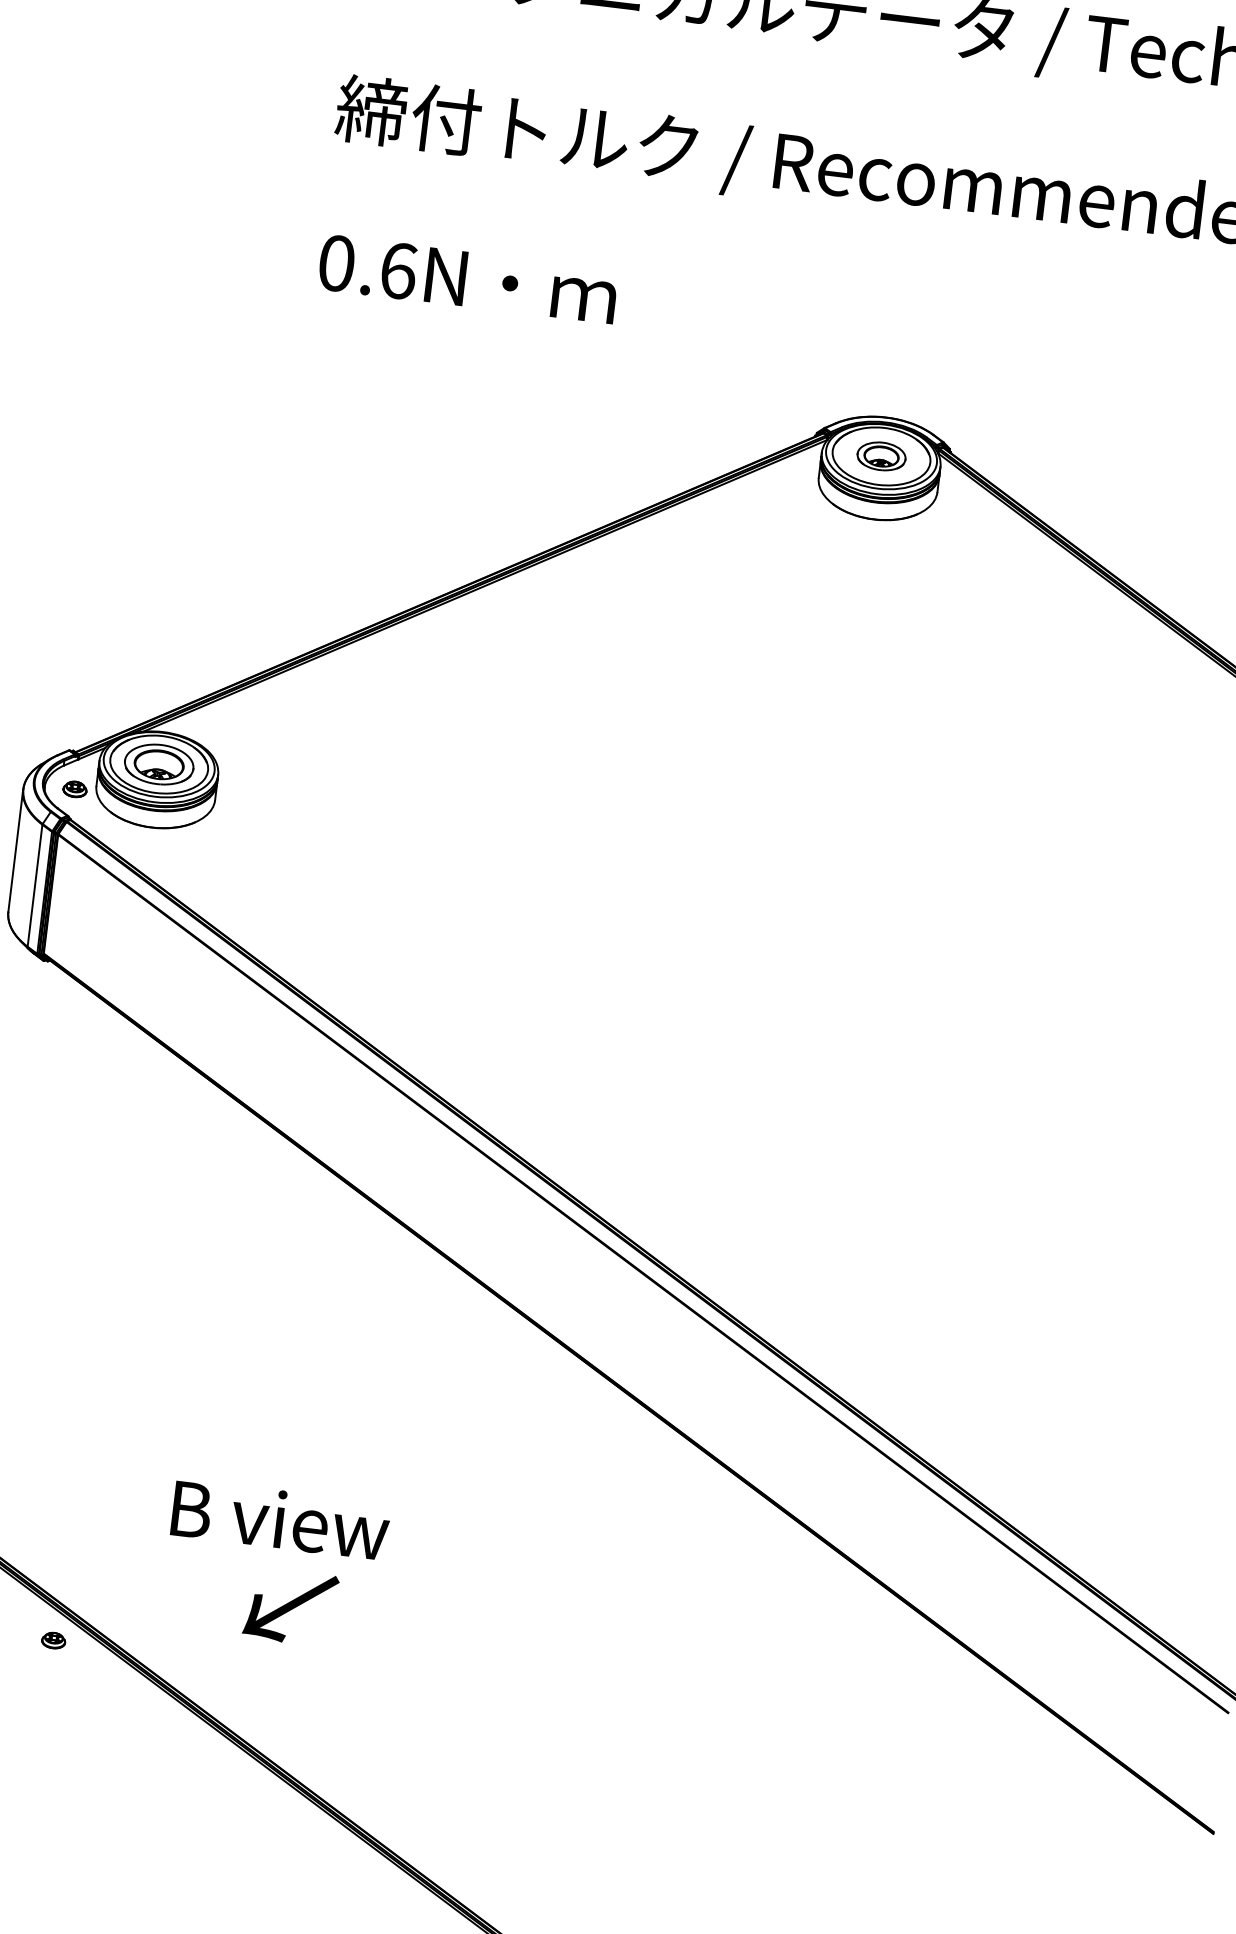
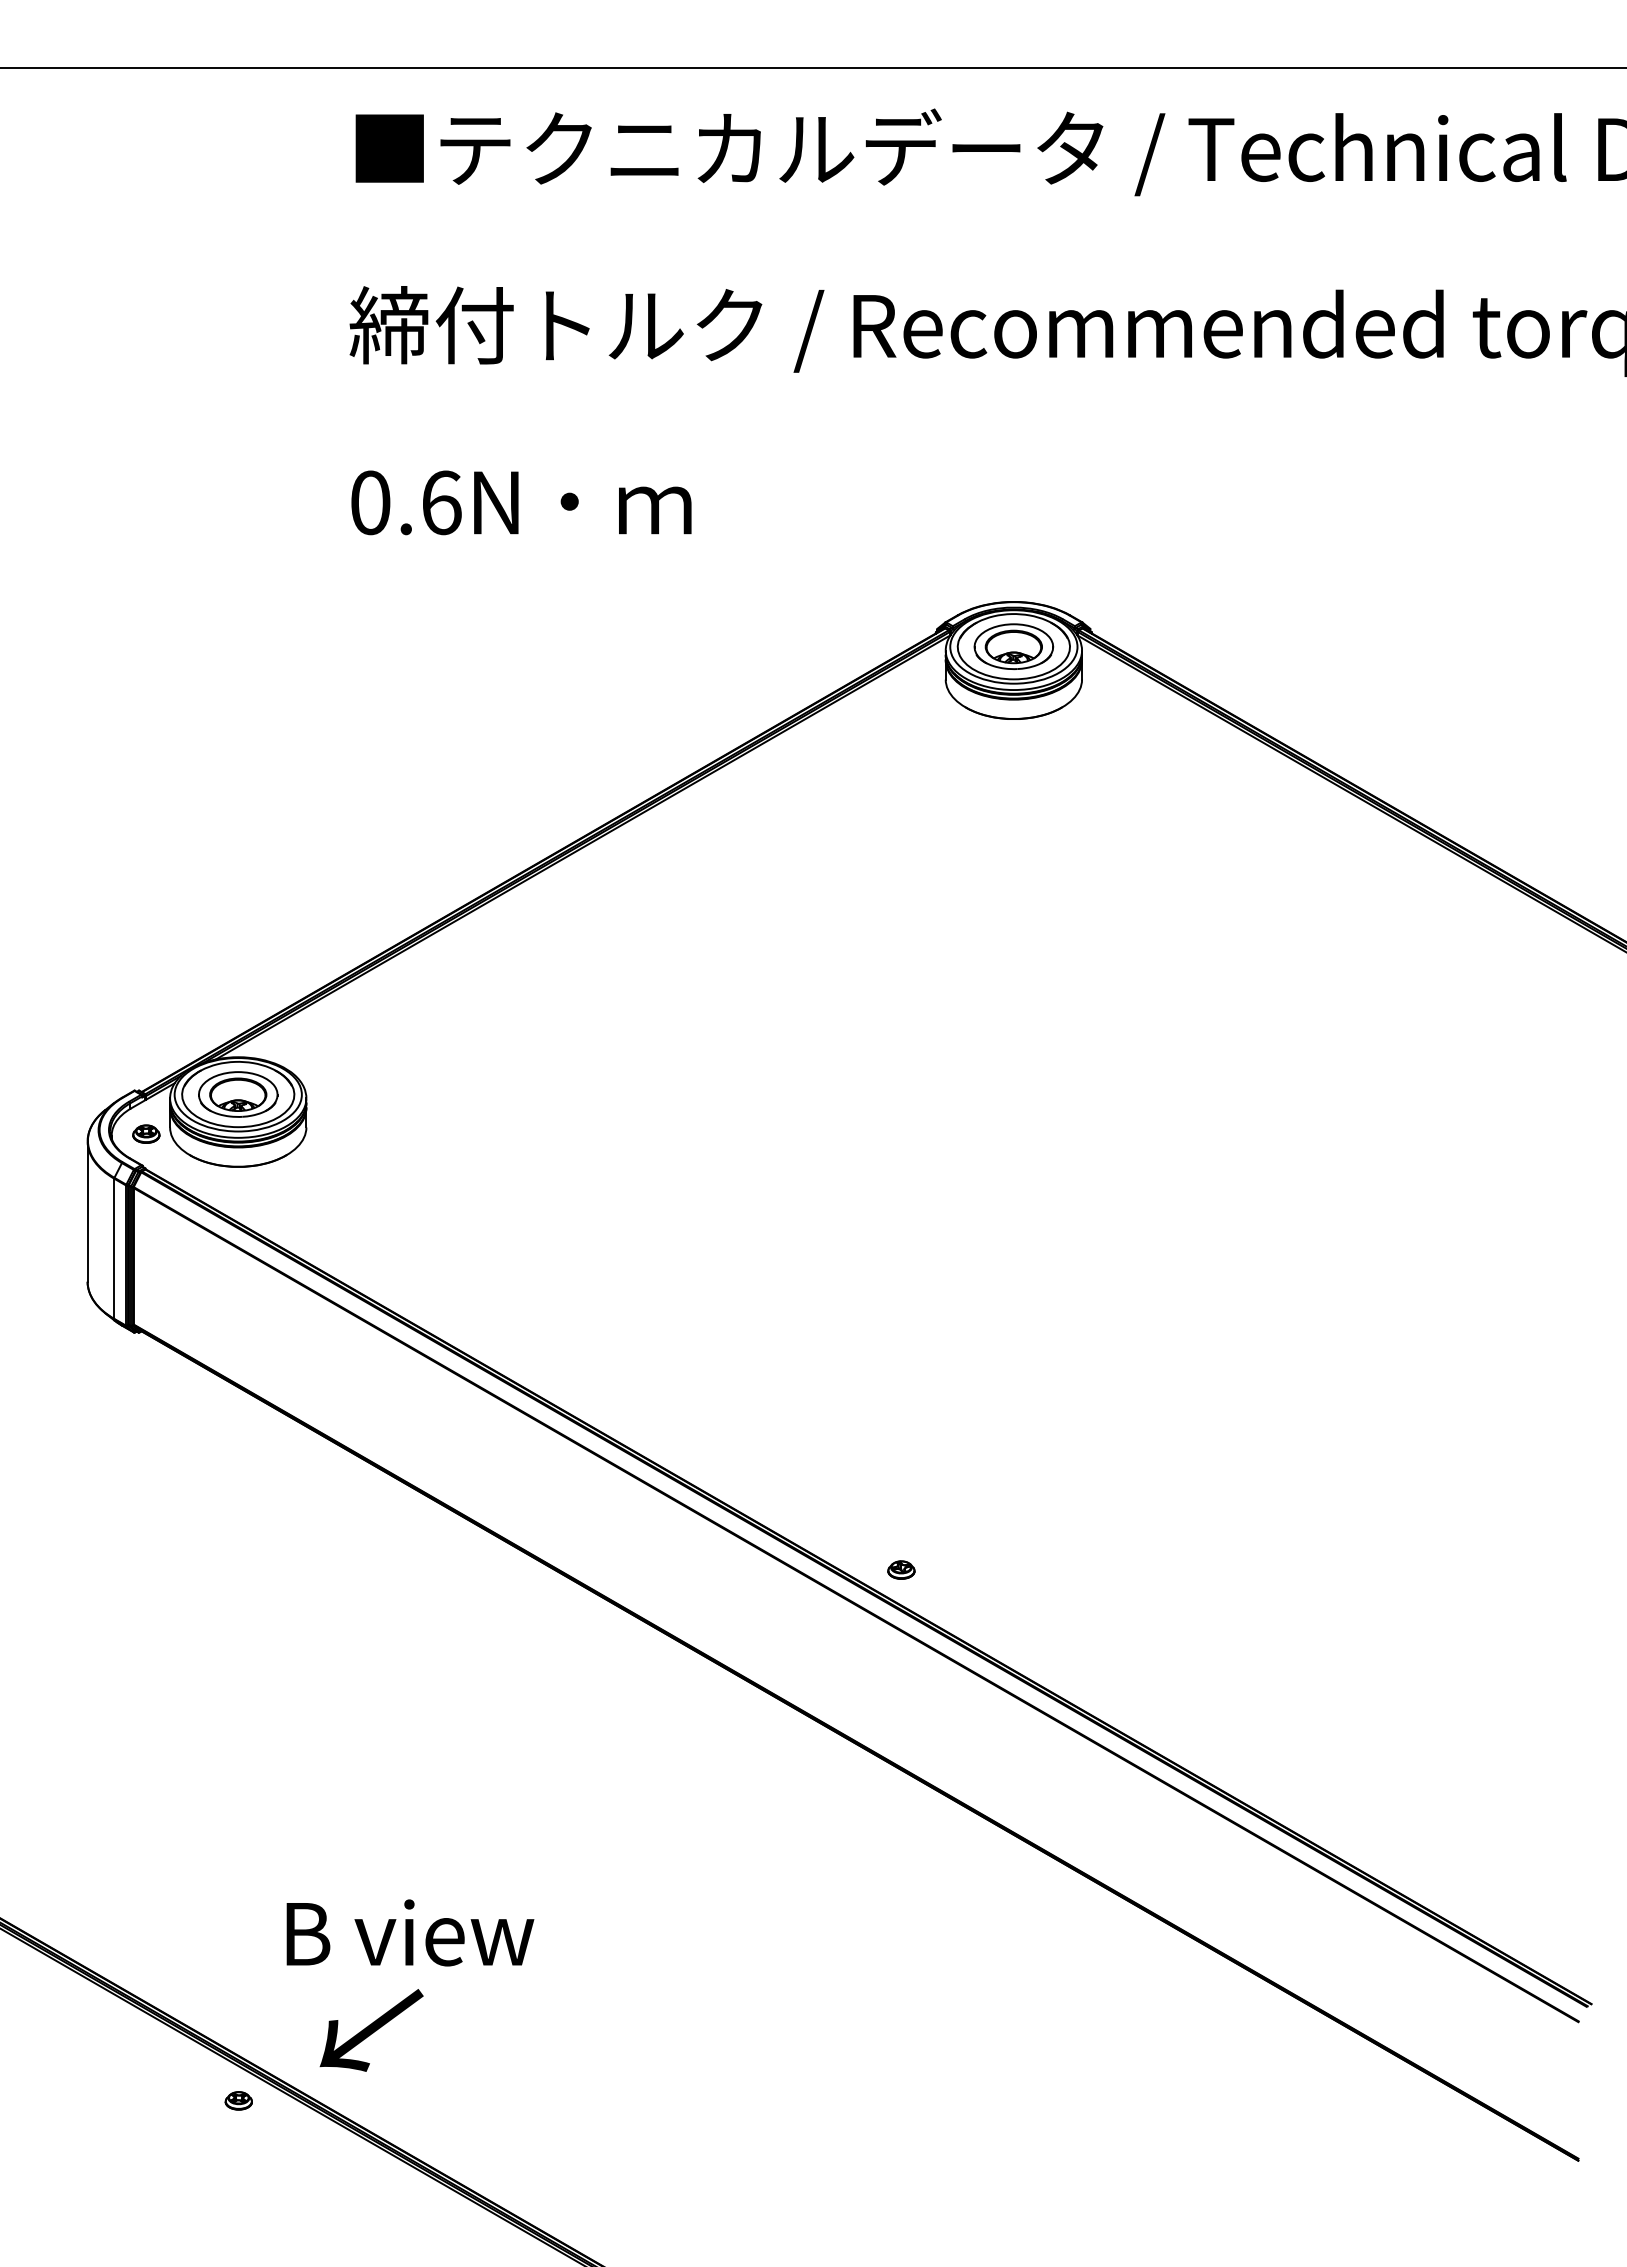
part: (881, 456) -> (1013, 646), size x1.43
part: (686, 1247) -> (901, 1569), added
text: (280, 1519) -> (410, 1932), moved
text: (290, 1607) -> (371, 2030), moved

